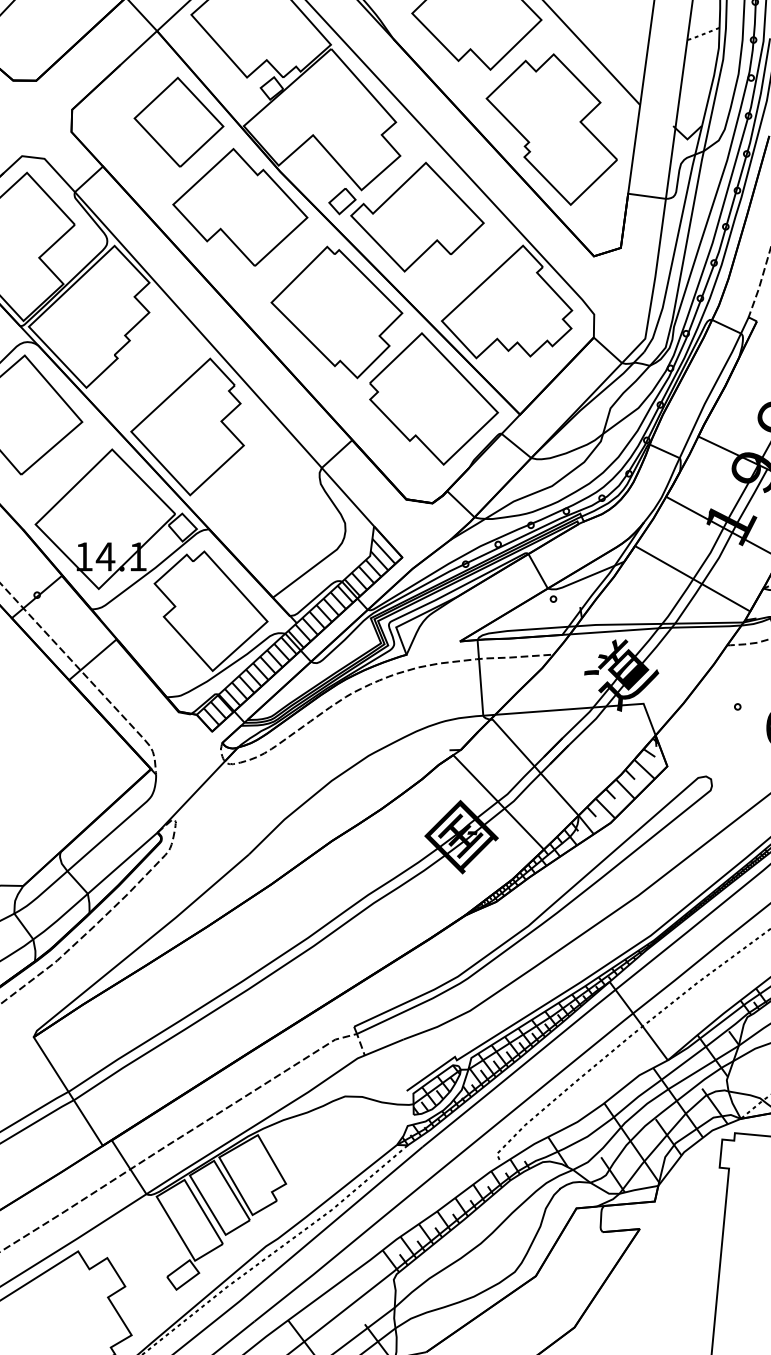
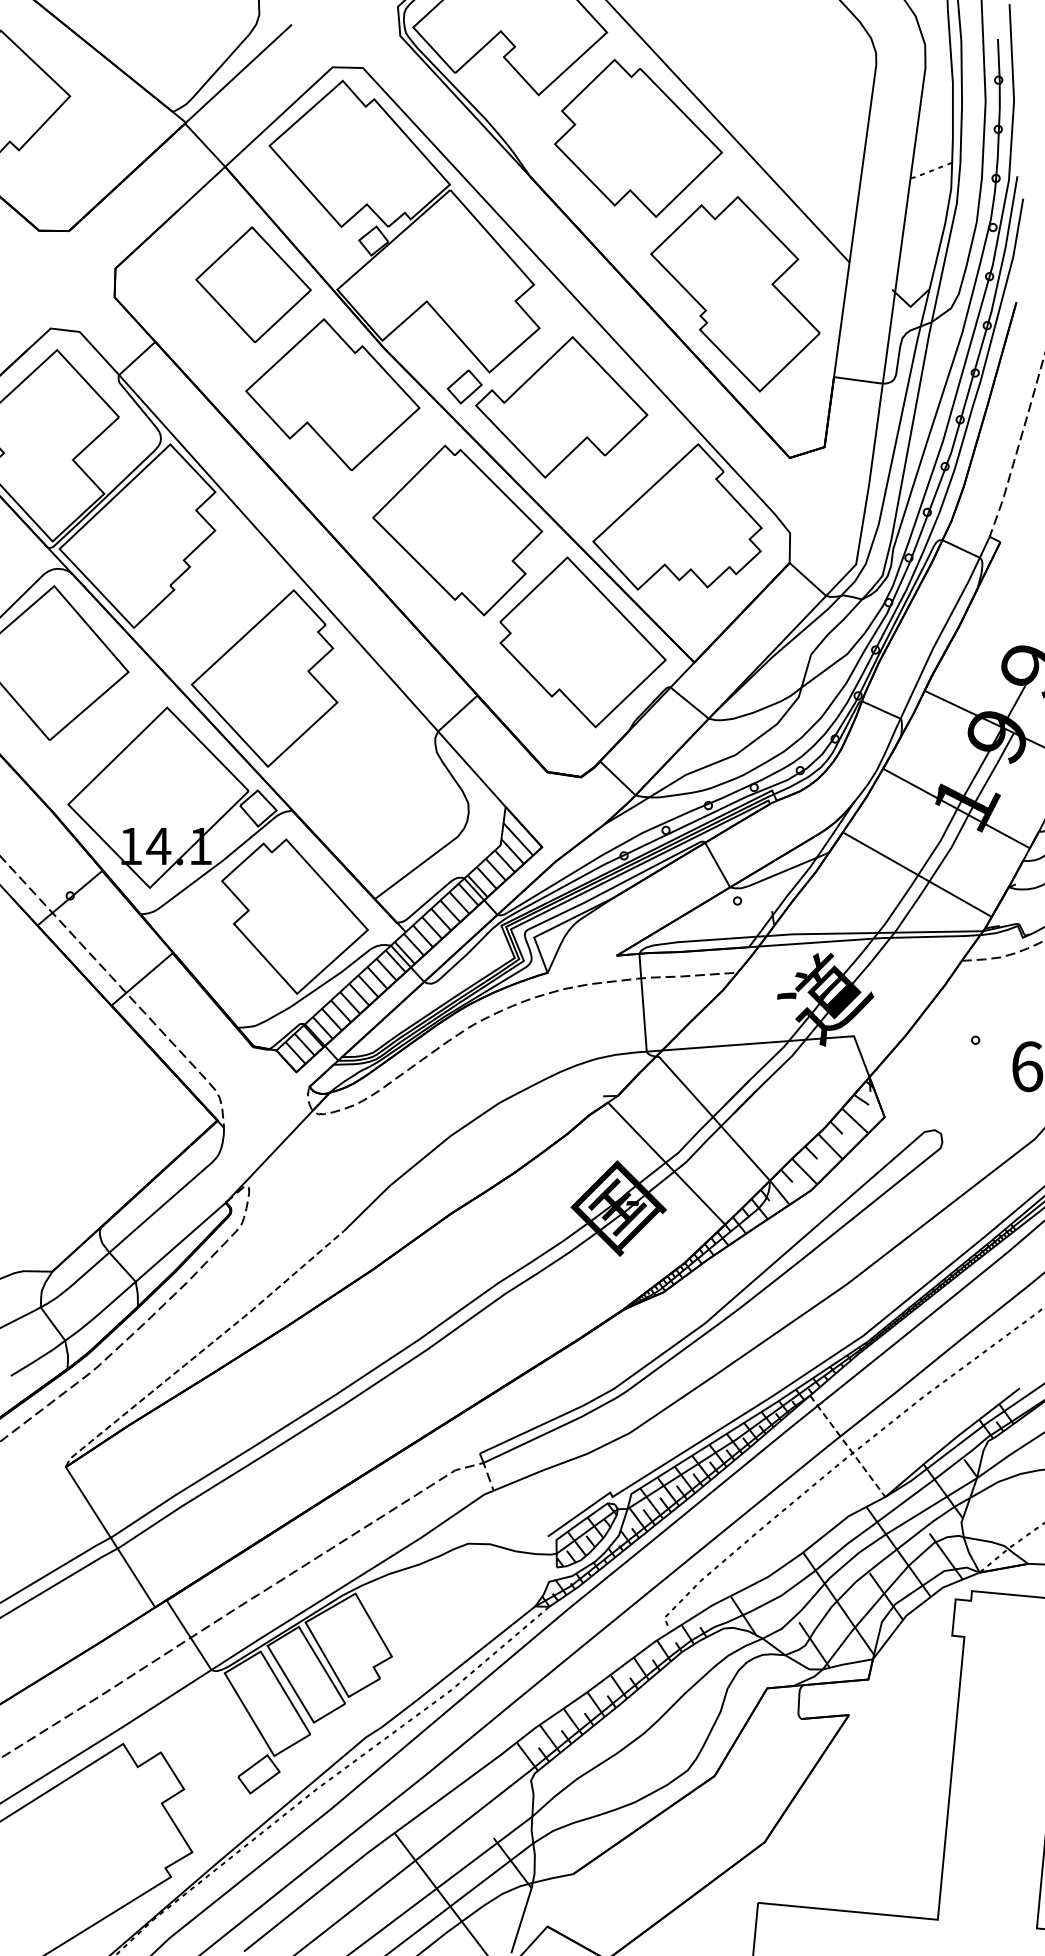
line: (141, 946) -> (204, 1349), solid -> dashed
line: (639, 1021) -> (848, 1446), solid -> dashed

